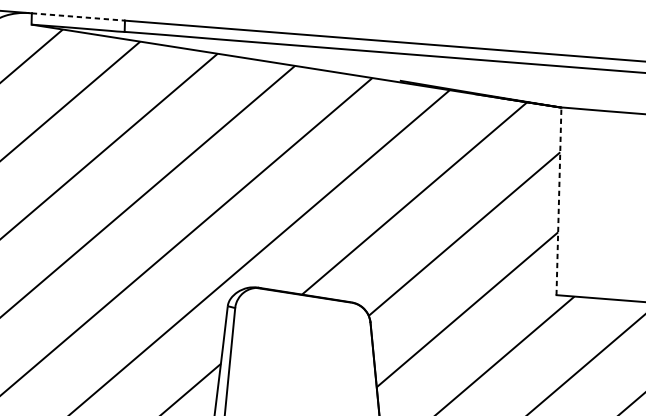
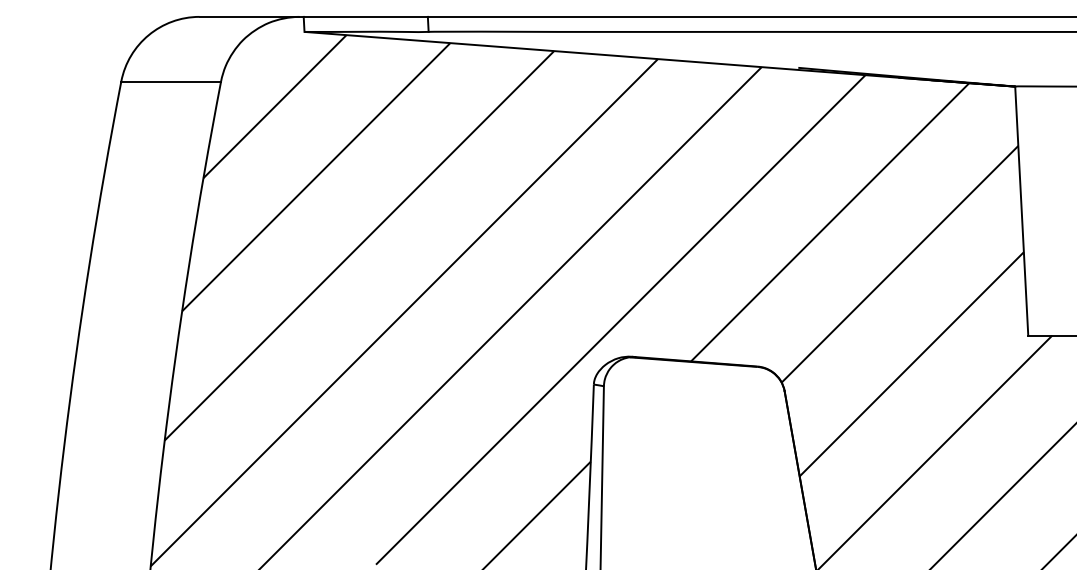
line: (78, 16) -> (366, 16), dashed -> solid
line: (558, 201) -> (1021, 211), dashed -> solid

